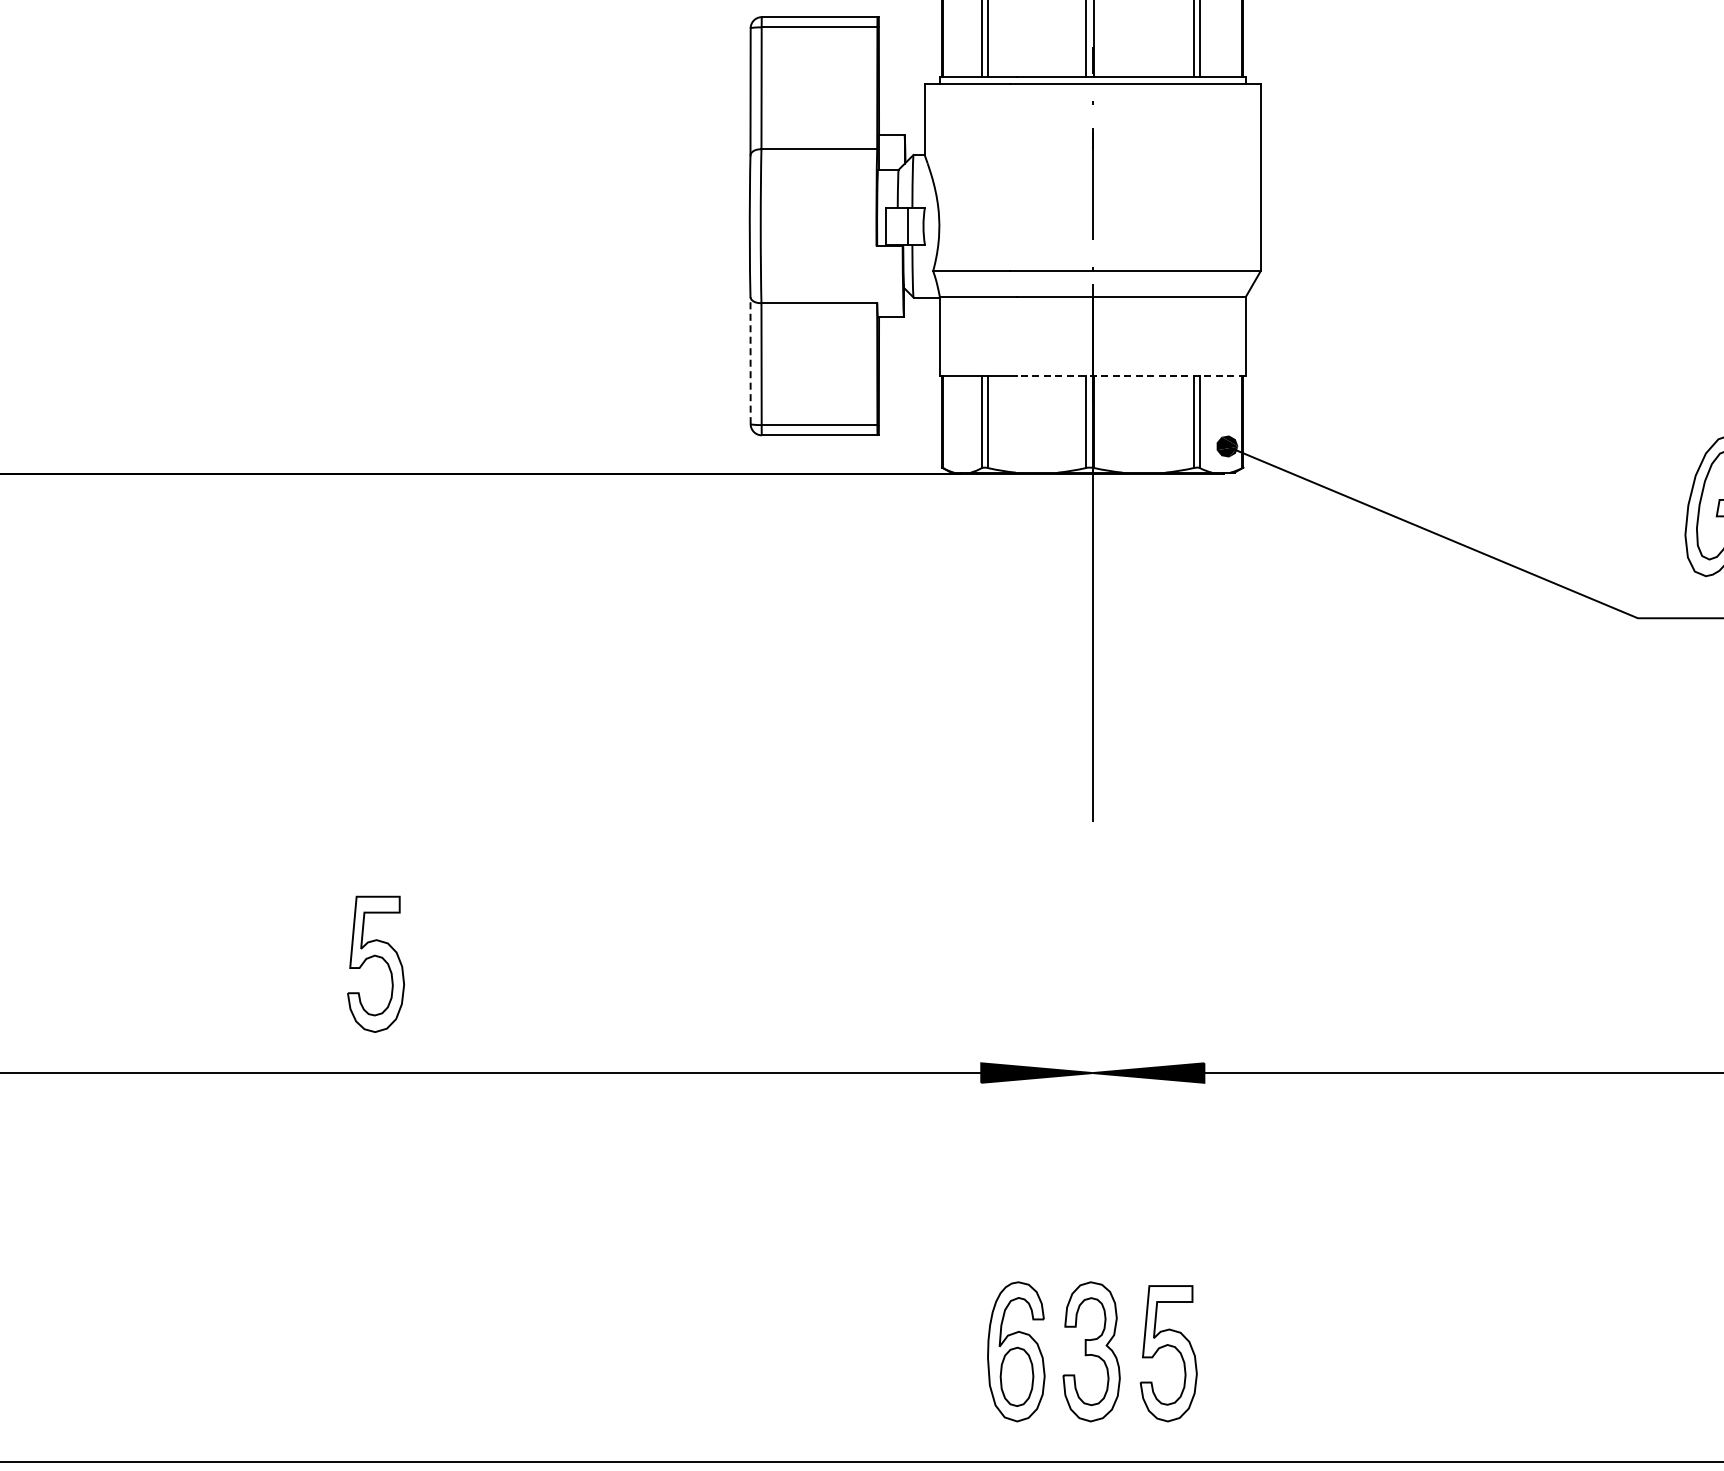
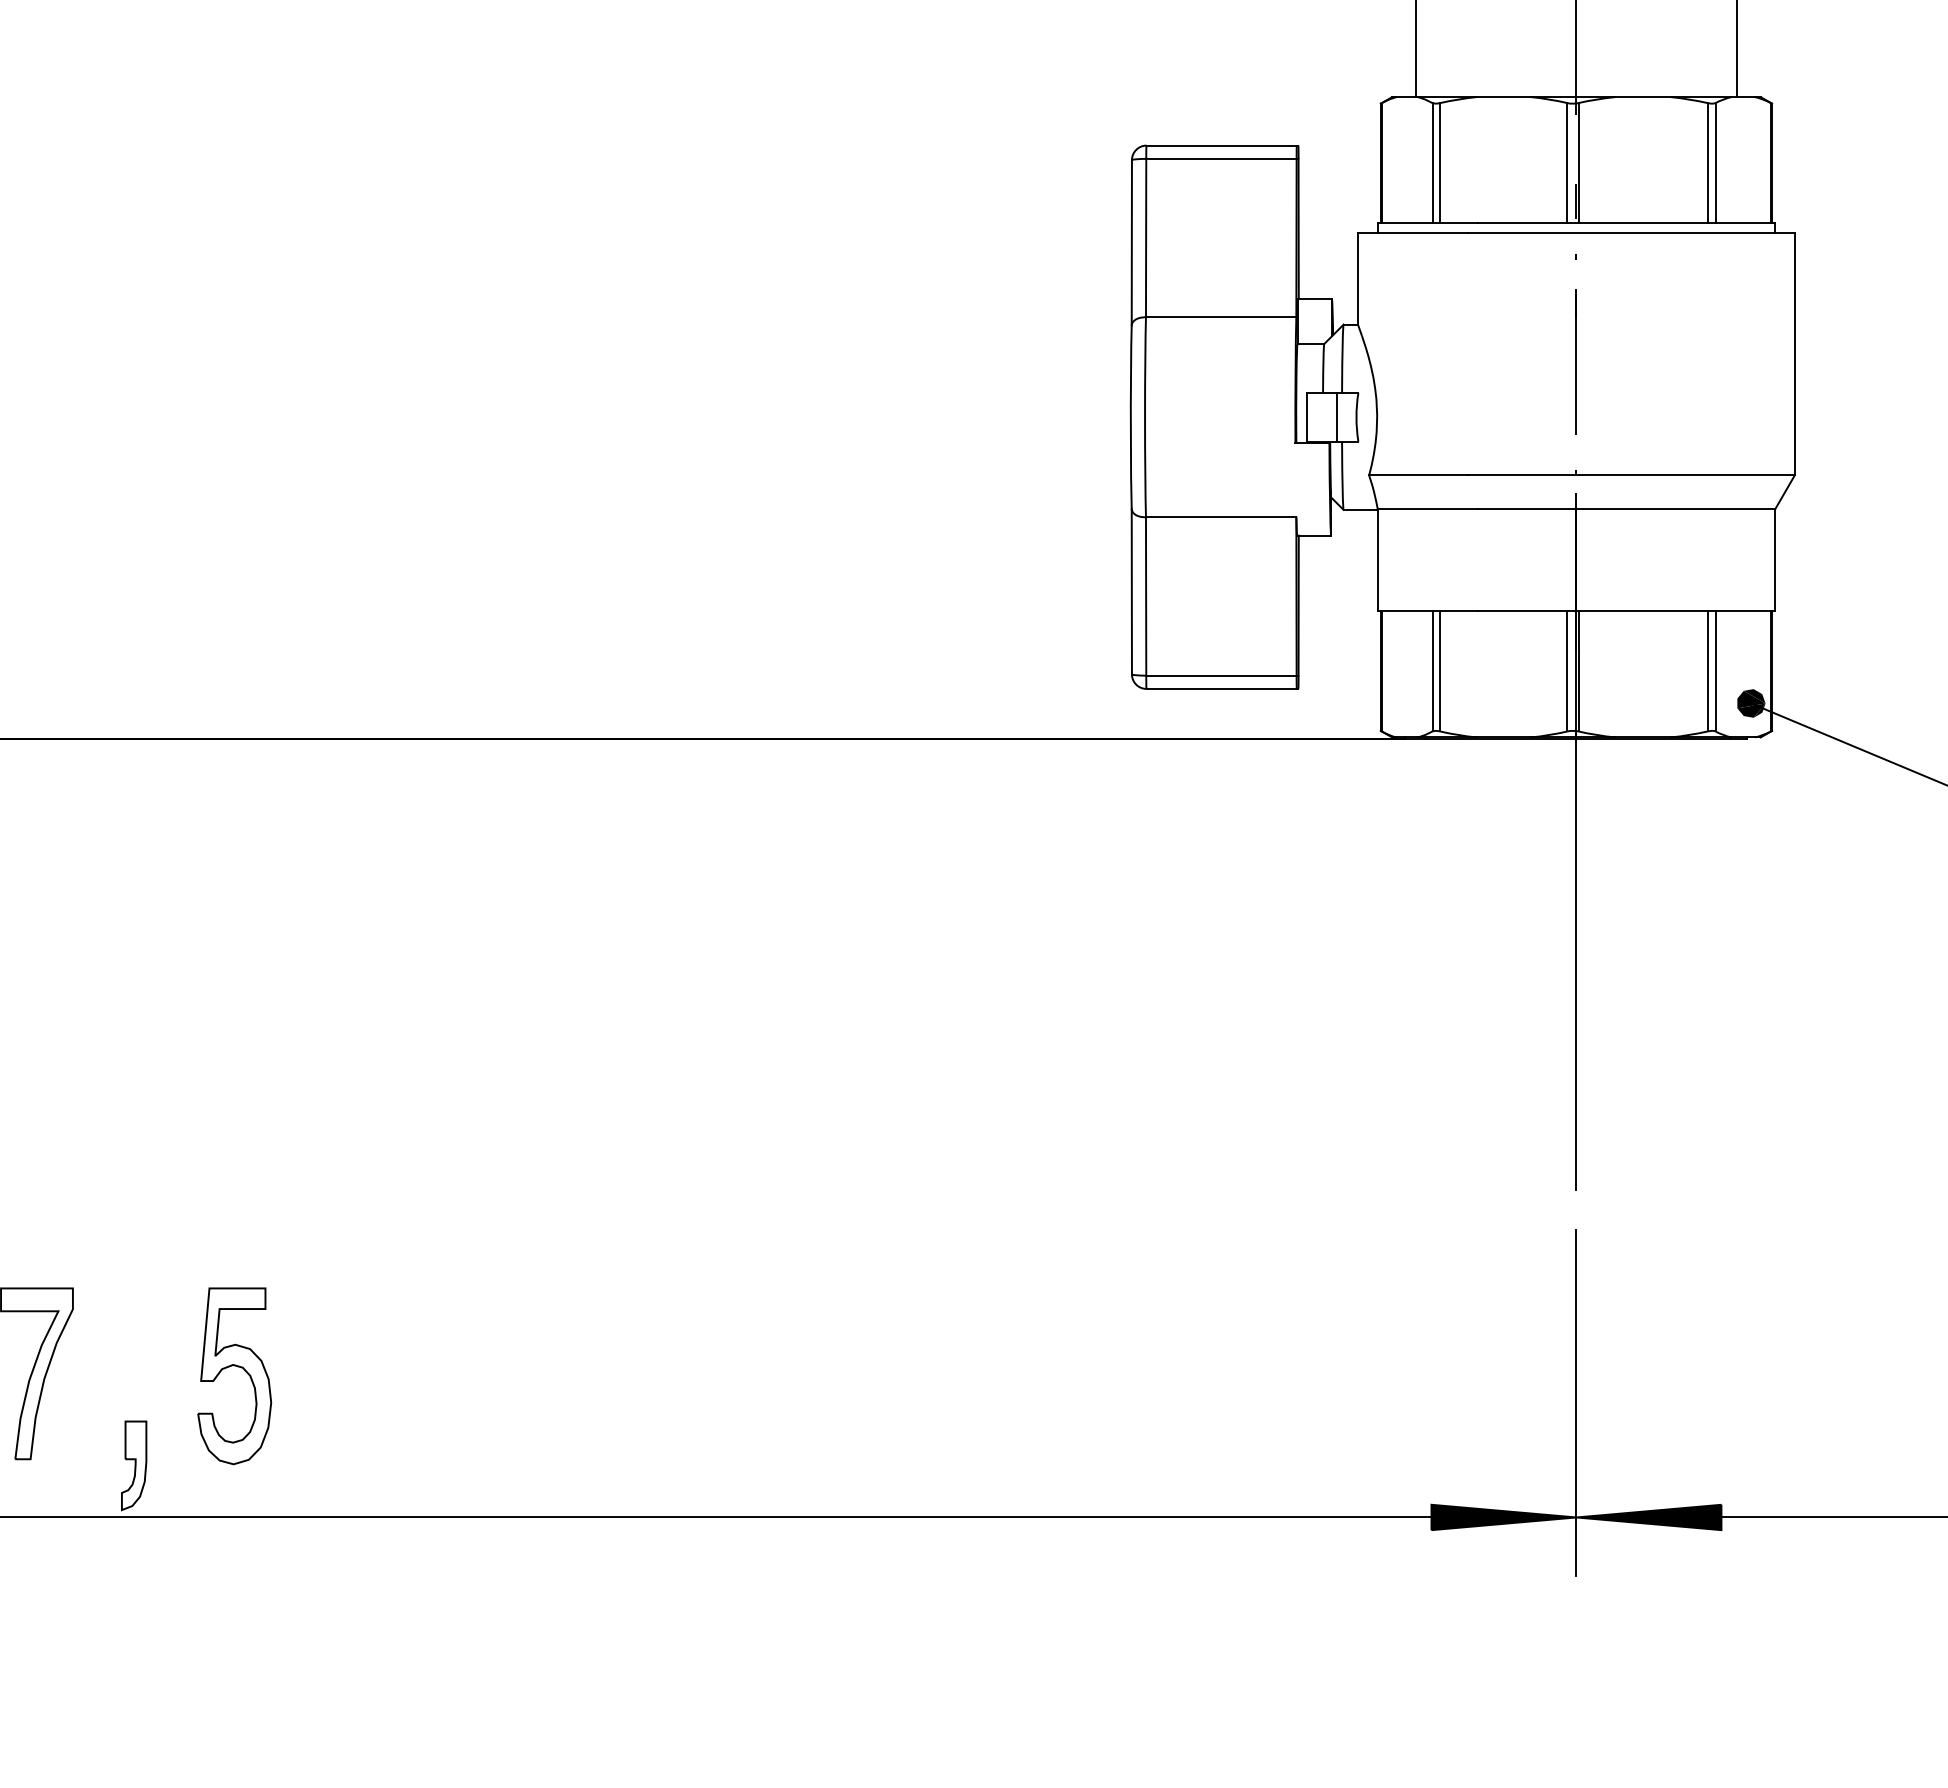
line: (750, 360) -> (1131, 591), dashed -> solid
line: (1130, 375) -> (1625, 611), dashed -> solid
part: (373, 957) -> (231, 1367), moved
line: (1092, 984) -> (1576, 1402), added

